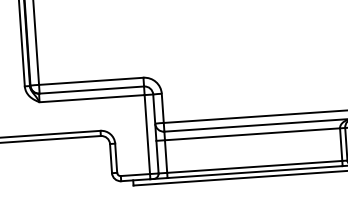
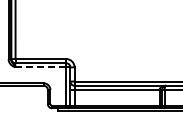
line: (91, 98) -> (40, 67), solid -> dashed

